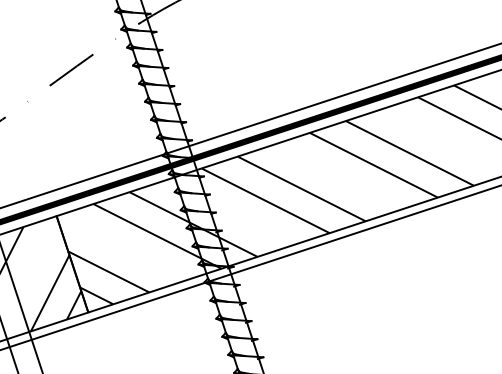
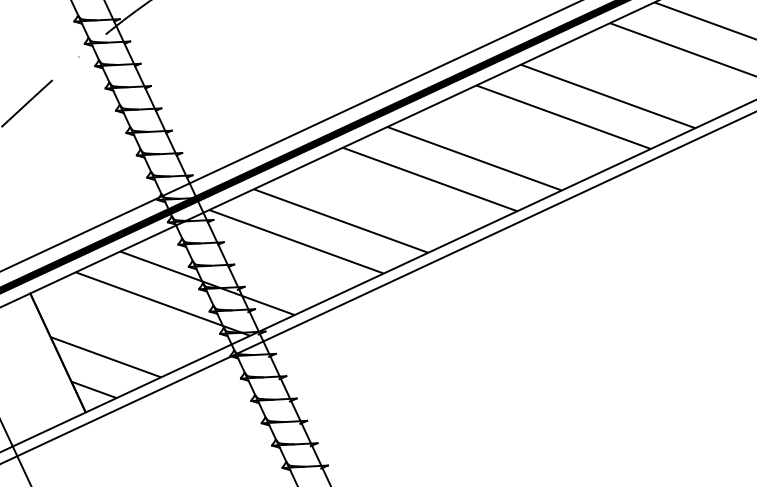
hatch: (57, 294) -> (43, 393), removed

